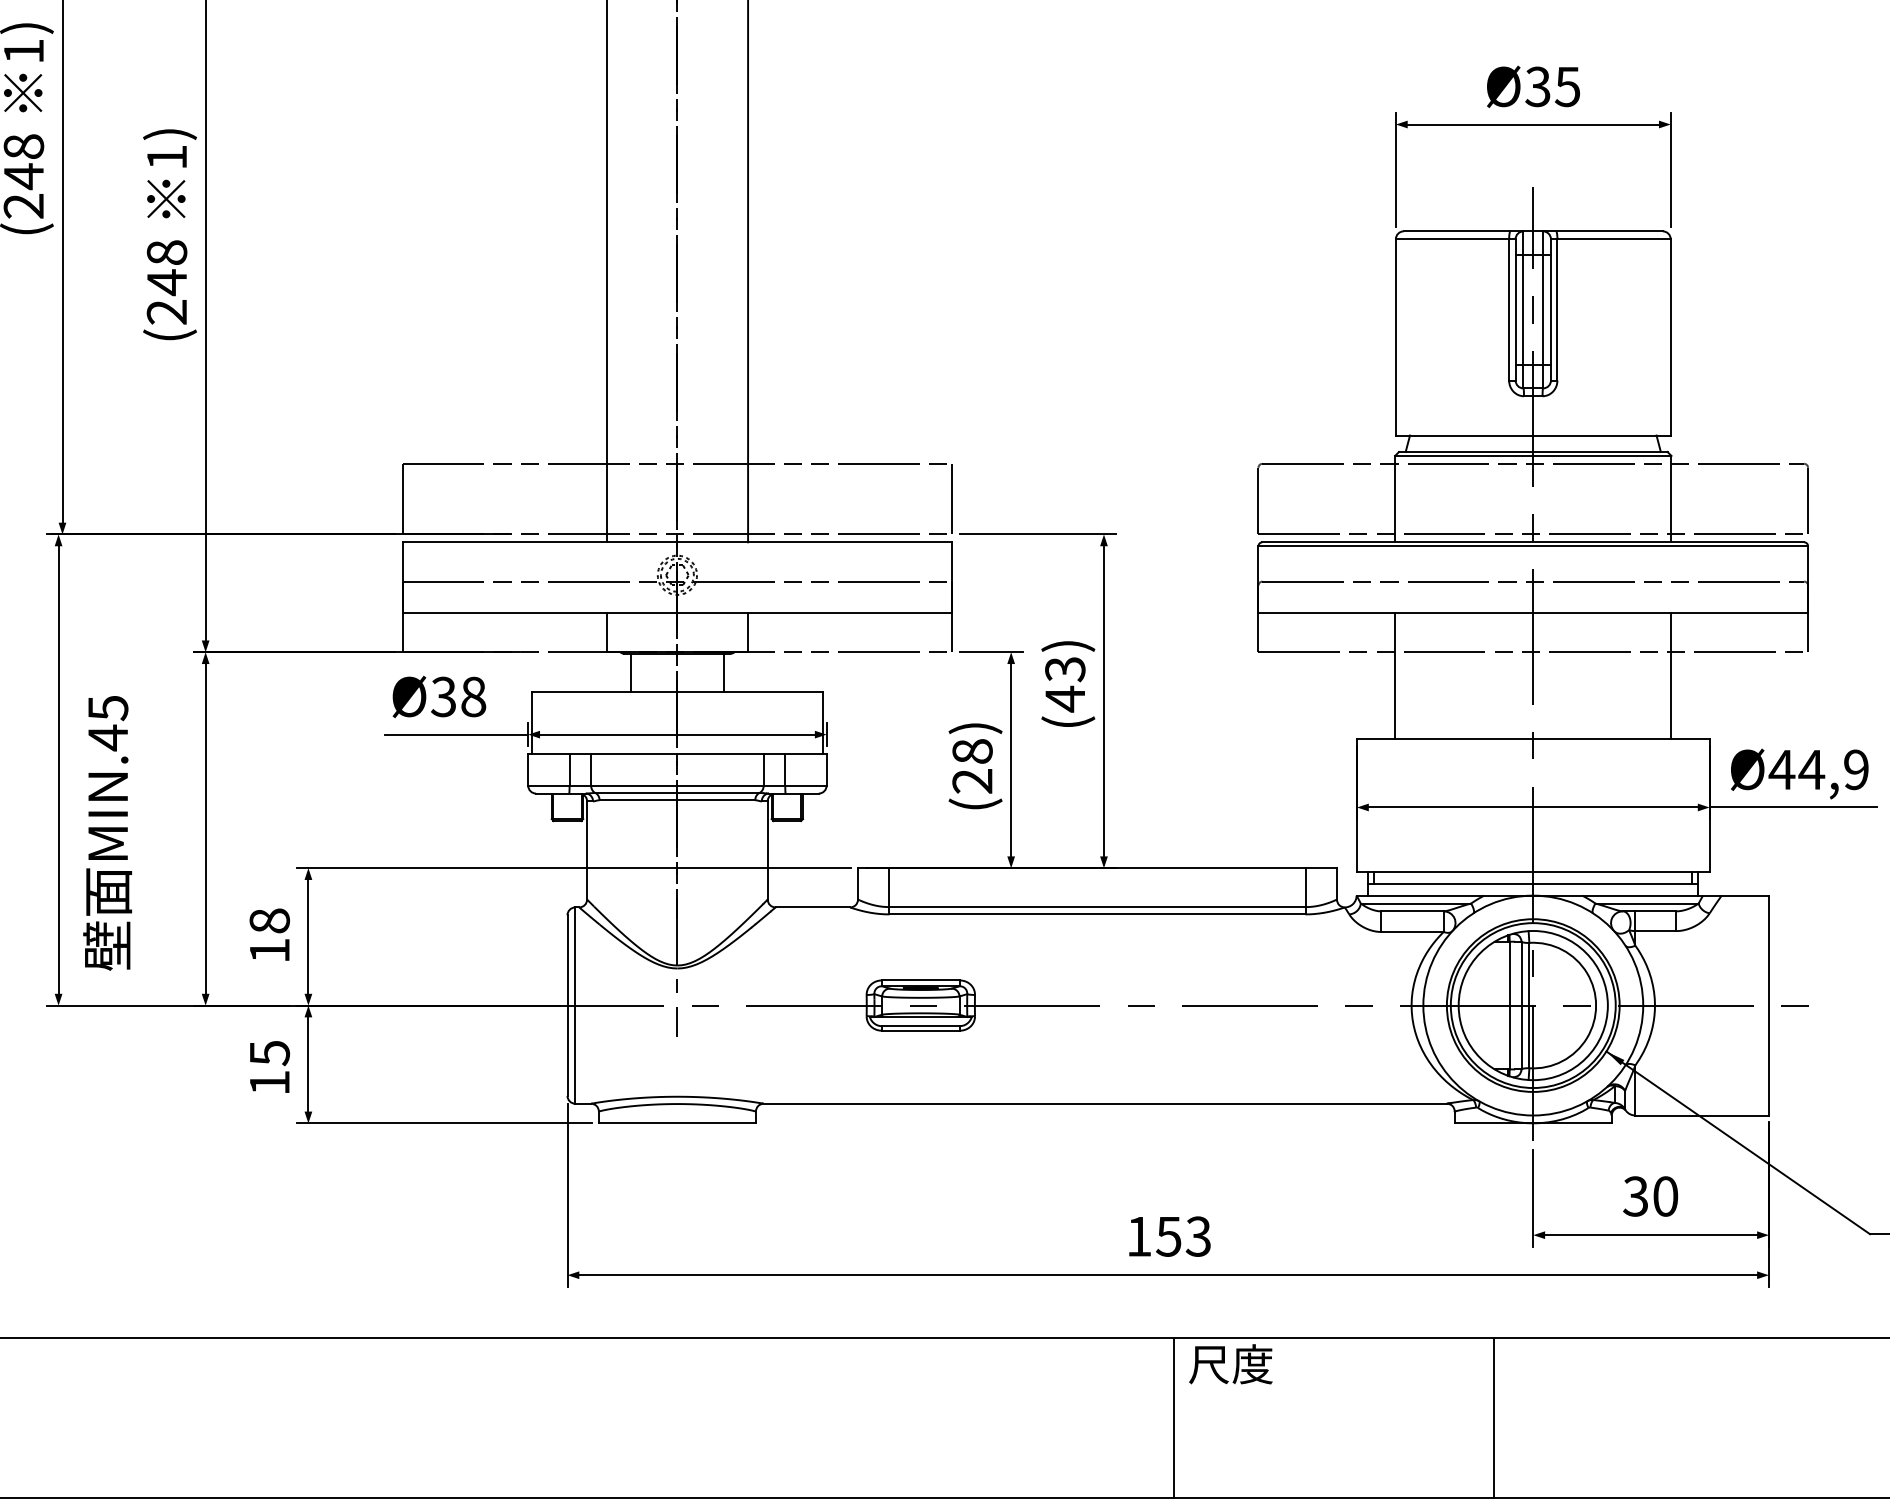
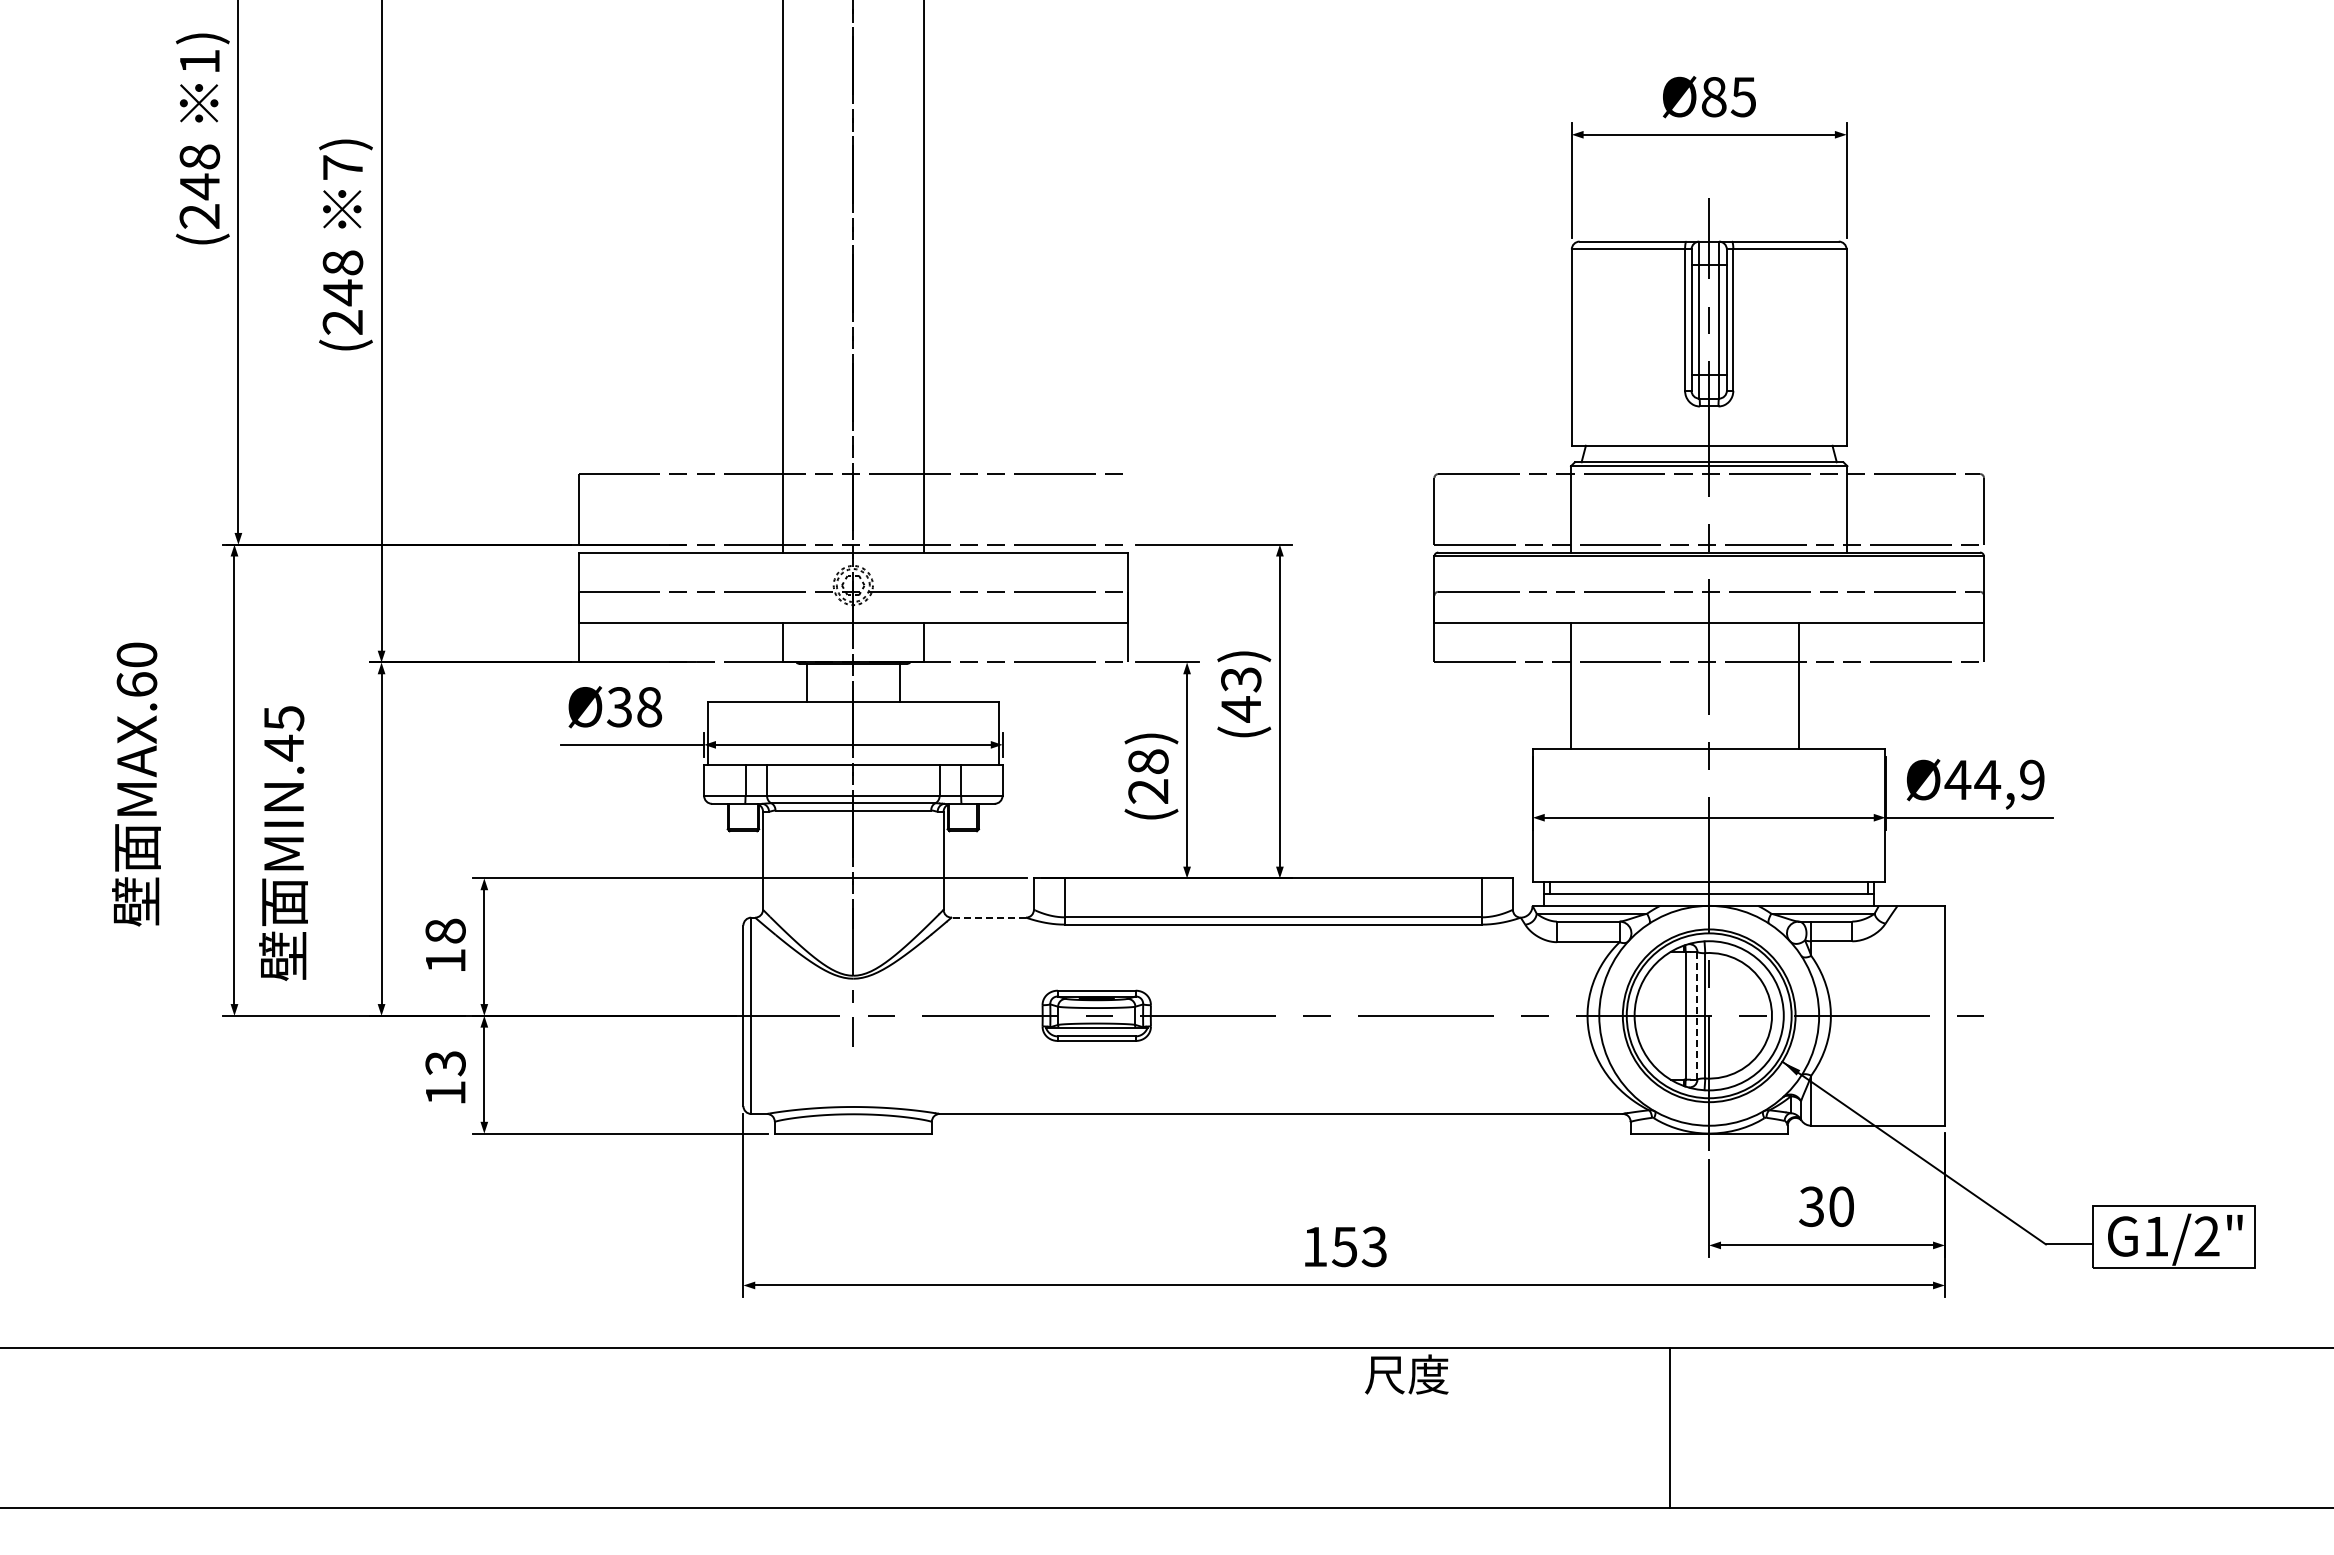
text: (1537, 86) -> (1713, 96), Ø35 -> Ø85
text: (166, 157) -> (342, 167), 1 -> 7
line: (952, 499) -> (1128, 509), removed
line: (1671, 675) -> (1799, 685), moved
line: (812, 907) -> (988, 917), solid -> dashed
line: (1521, 1005) -> (1697, 1015), solid -> dashed
text: (269, 1053) -> (445, 1063), 15 -> 13
line: (1173, 1418) -> (1349, 1428), removed

